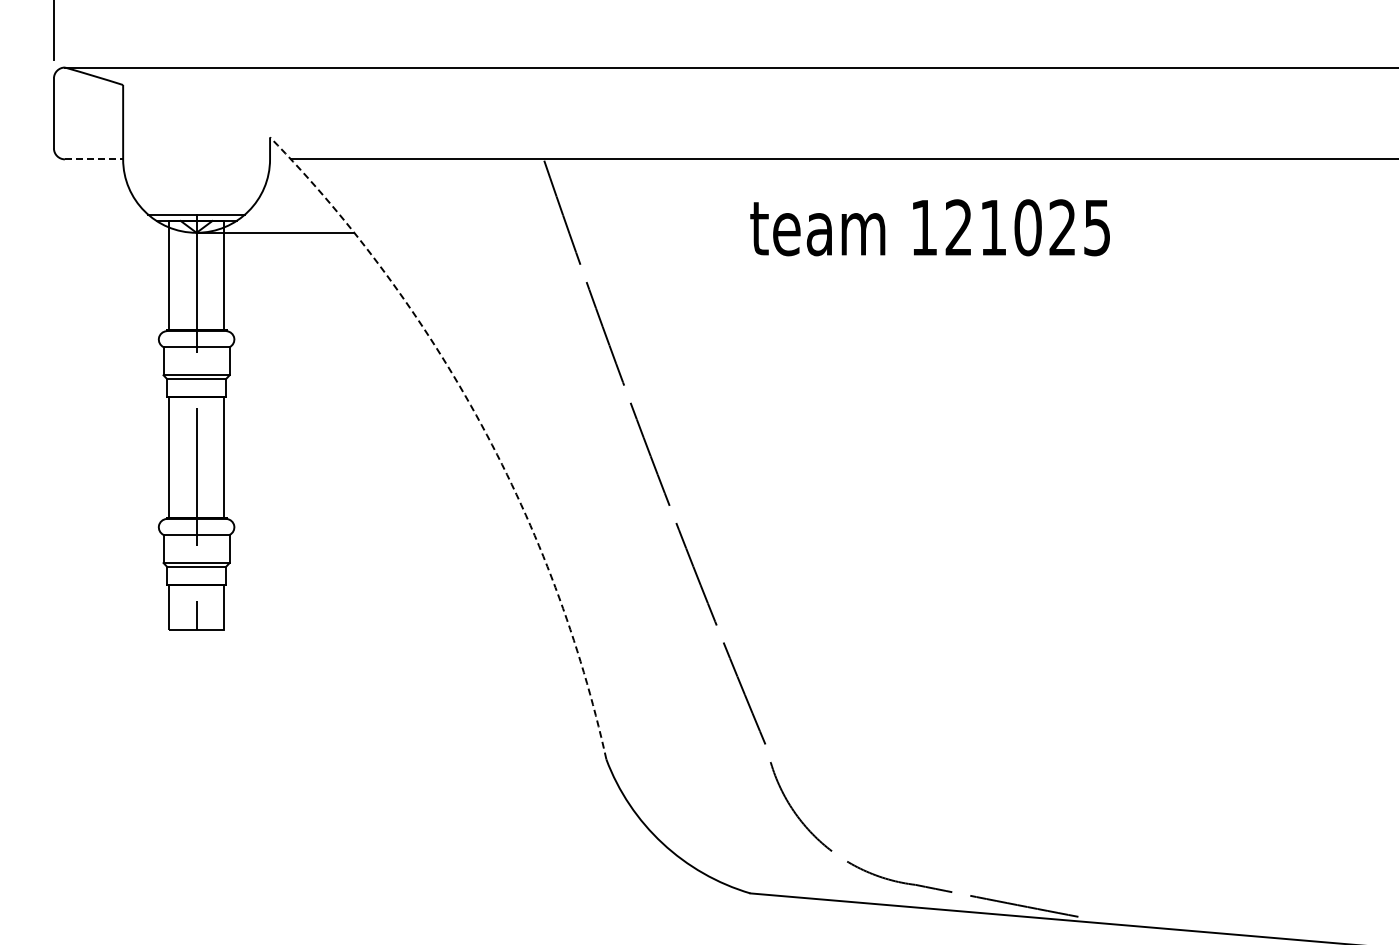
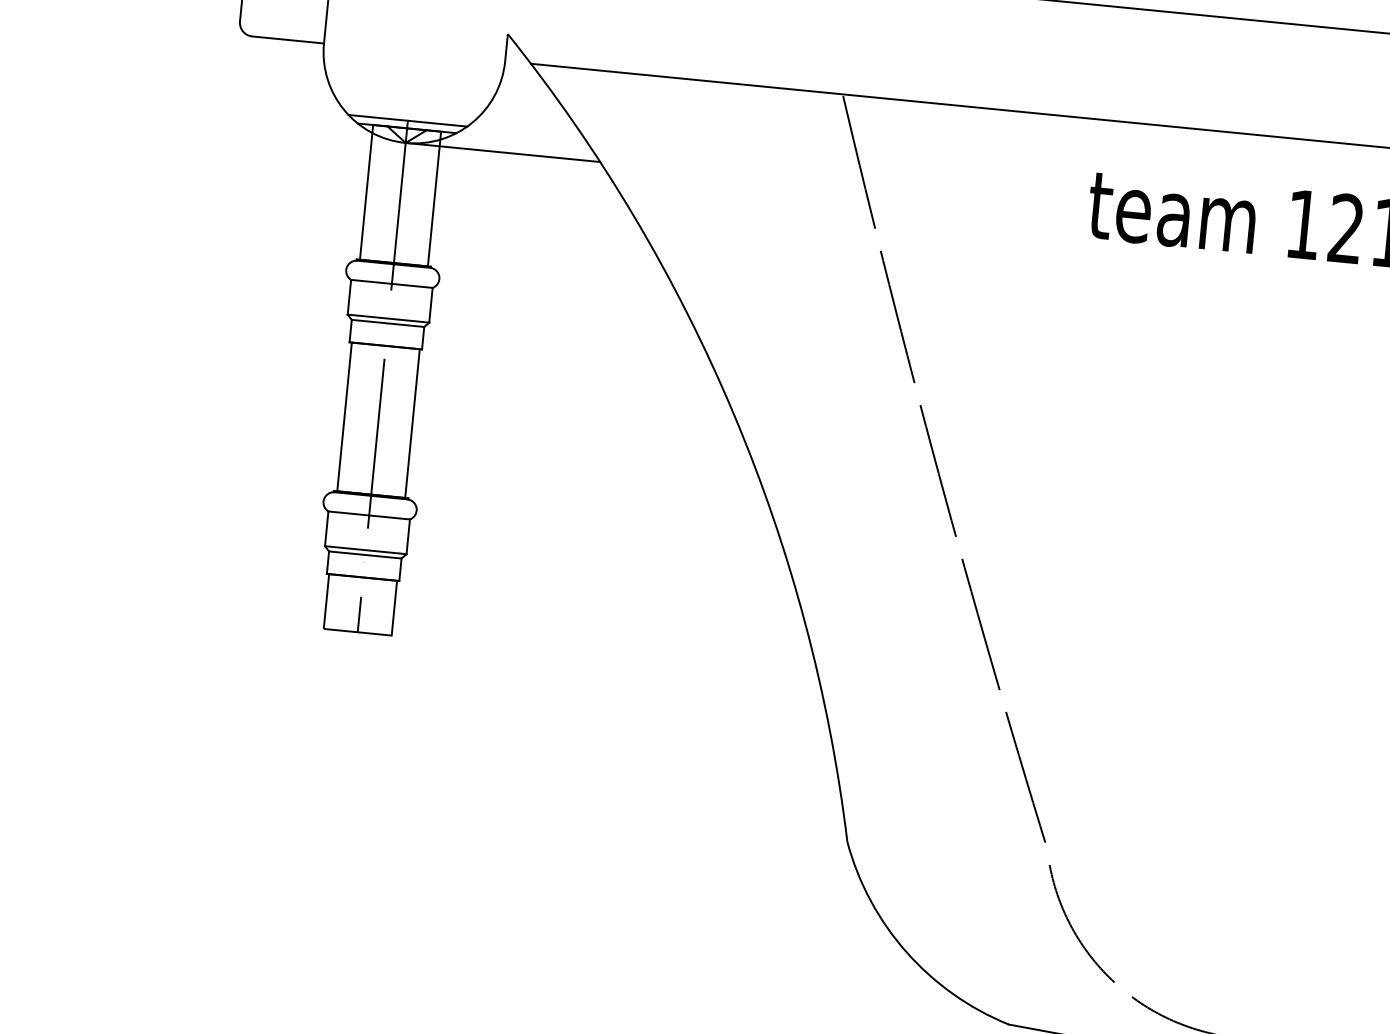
line: (94, 159) -> (288, 40), dashed -> solid
arc: (481, 424) -> (733, 413), dashed -> solid

